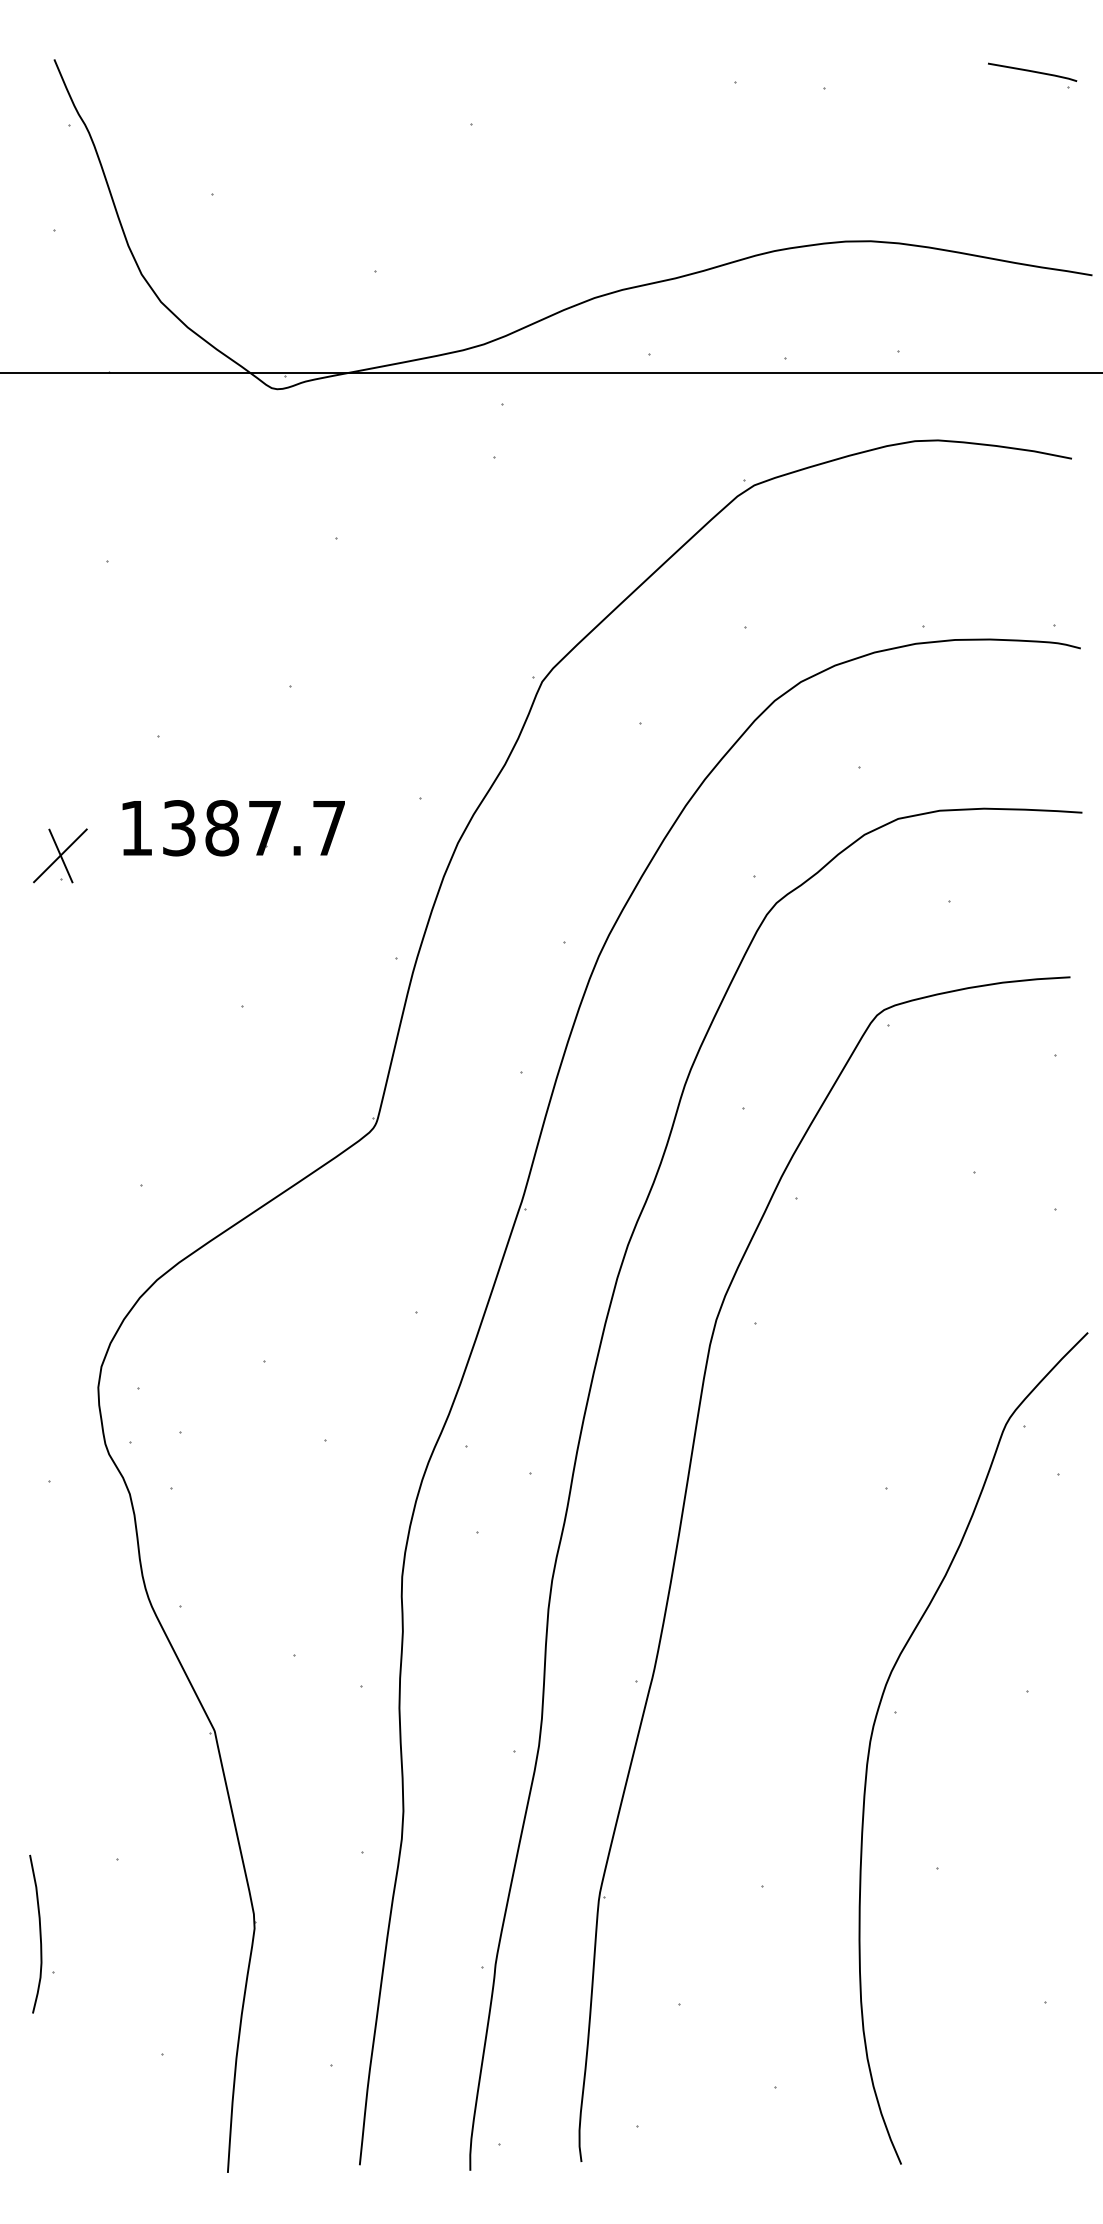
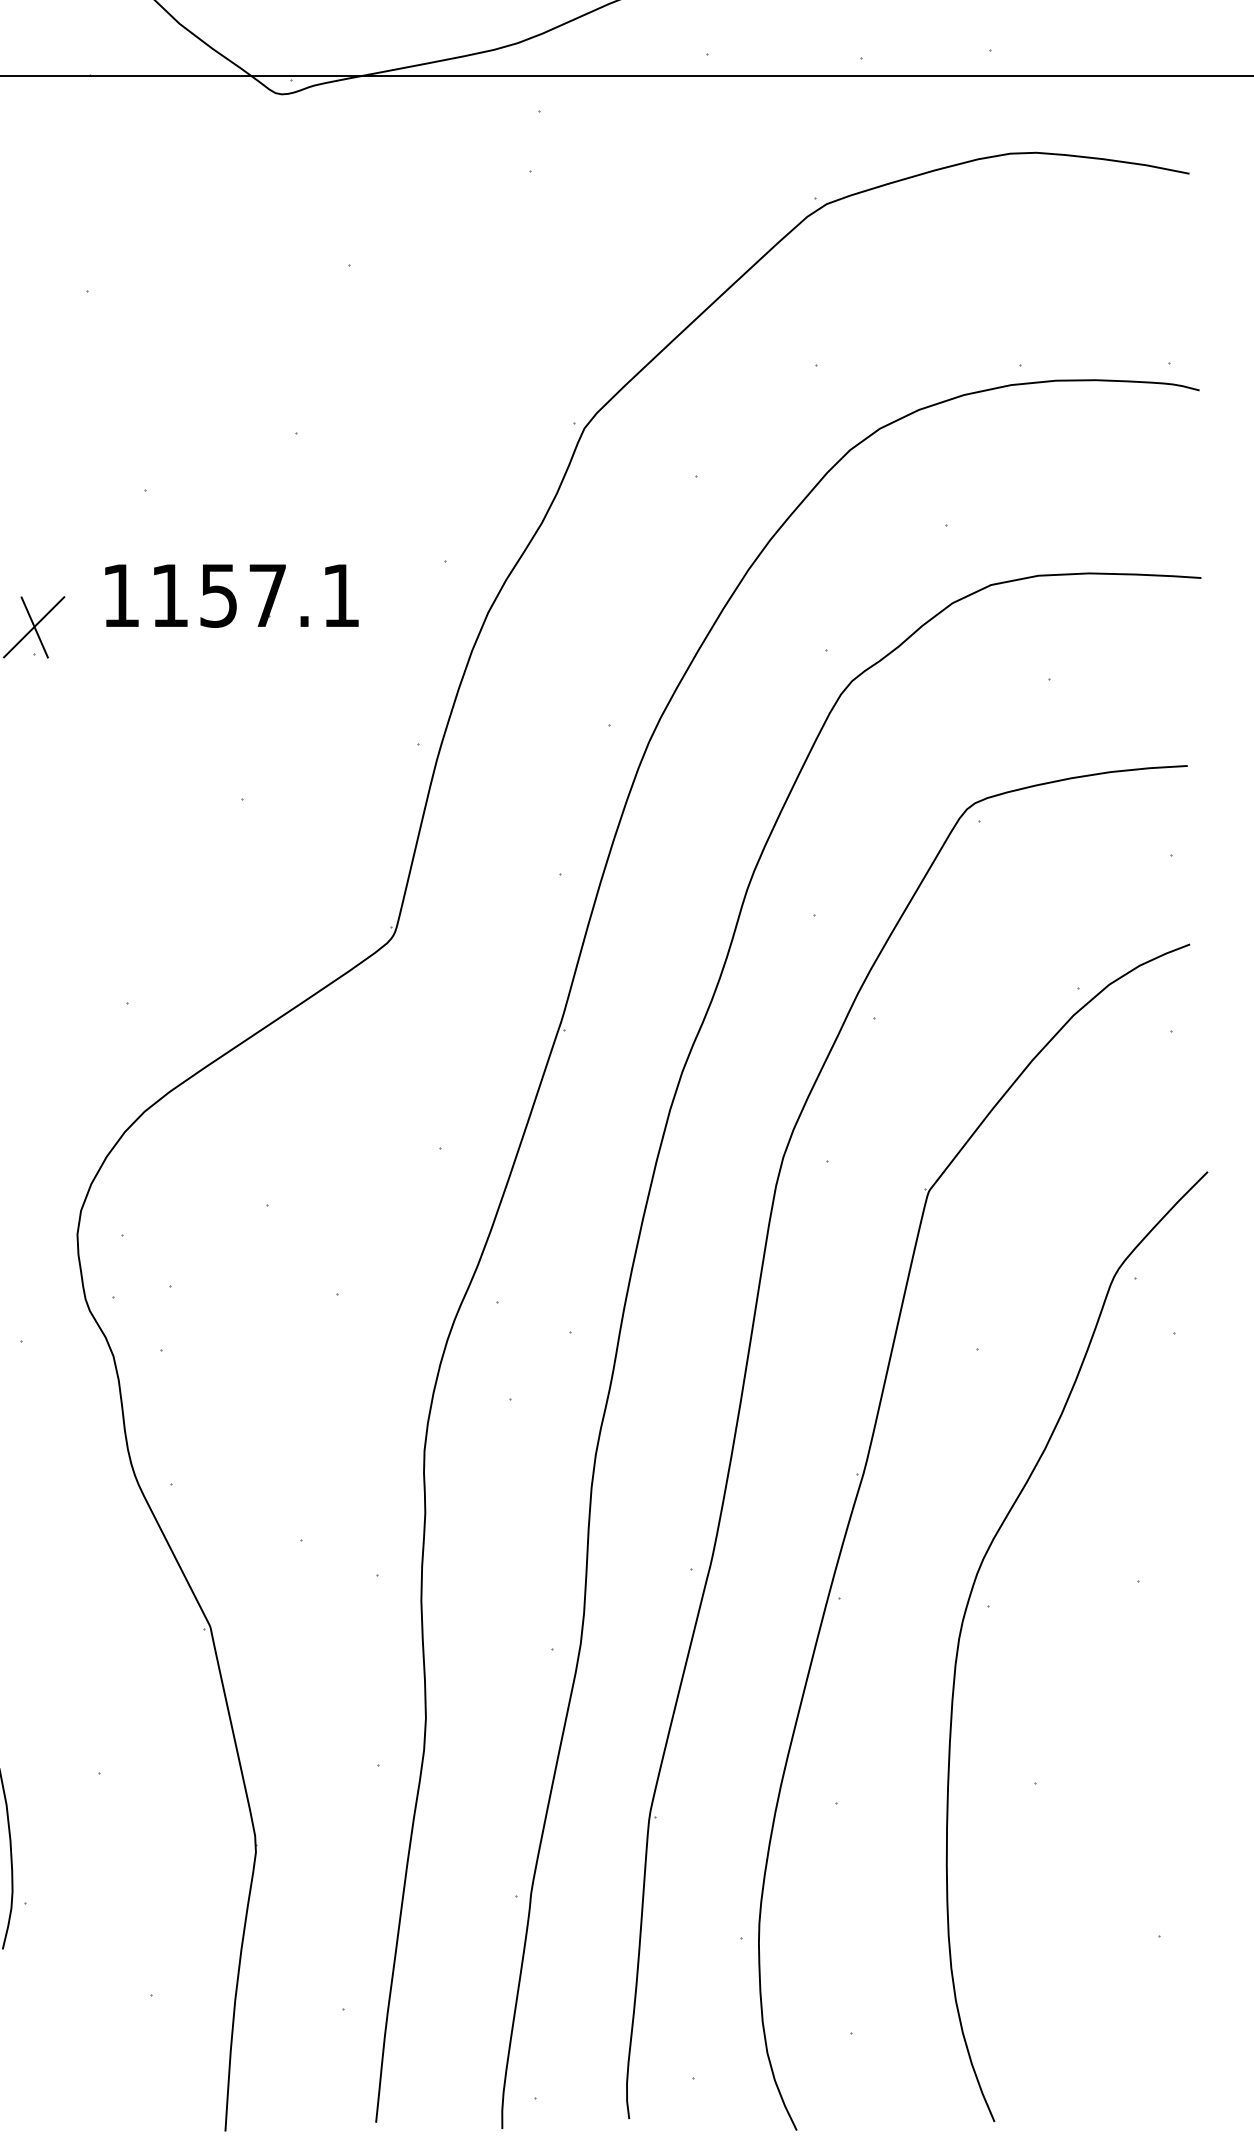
text: (253, 828) -> (254, 596), 1387.7 -> 1157.1
part: (781, 1618) -> (857, 1498), added

